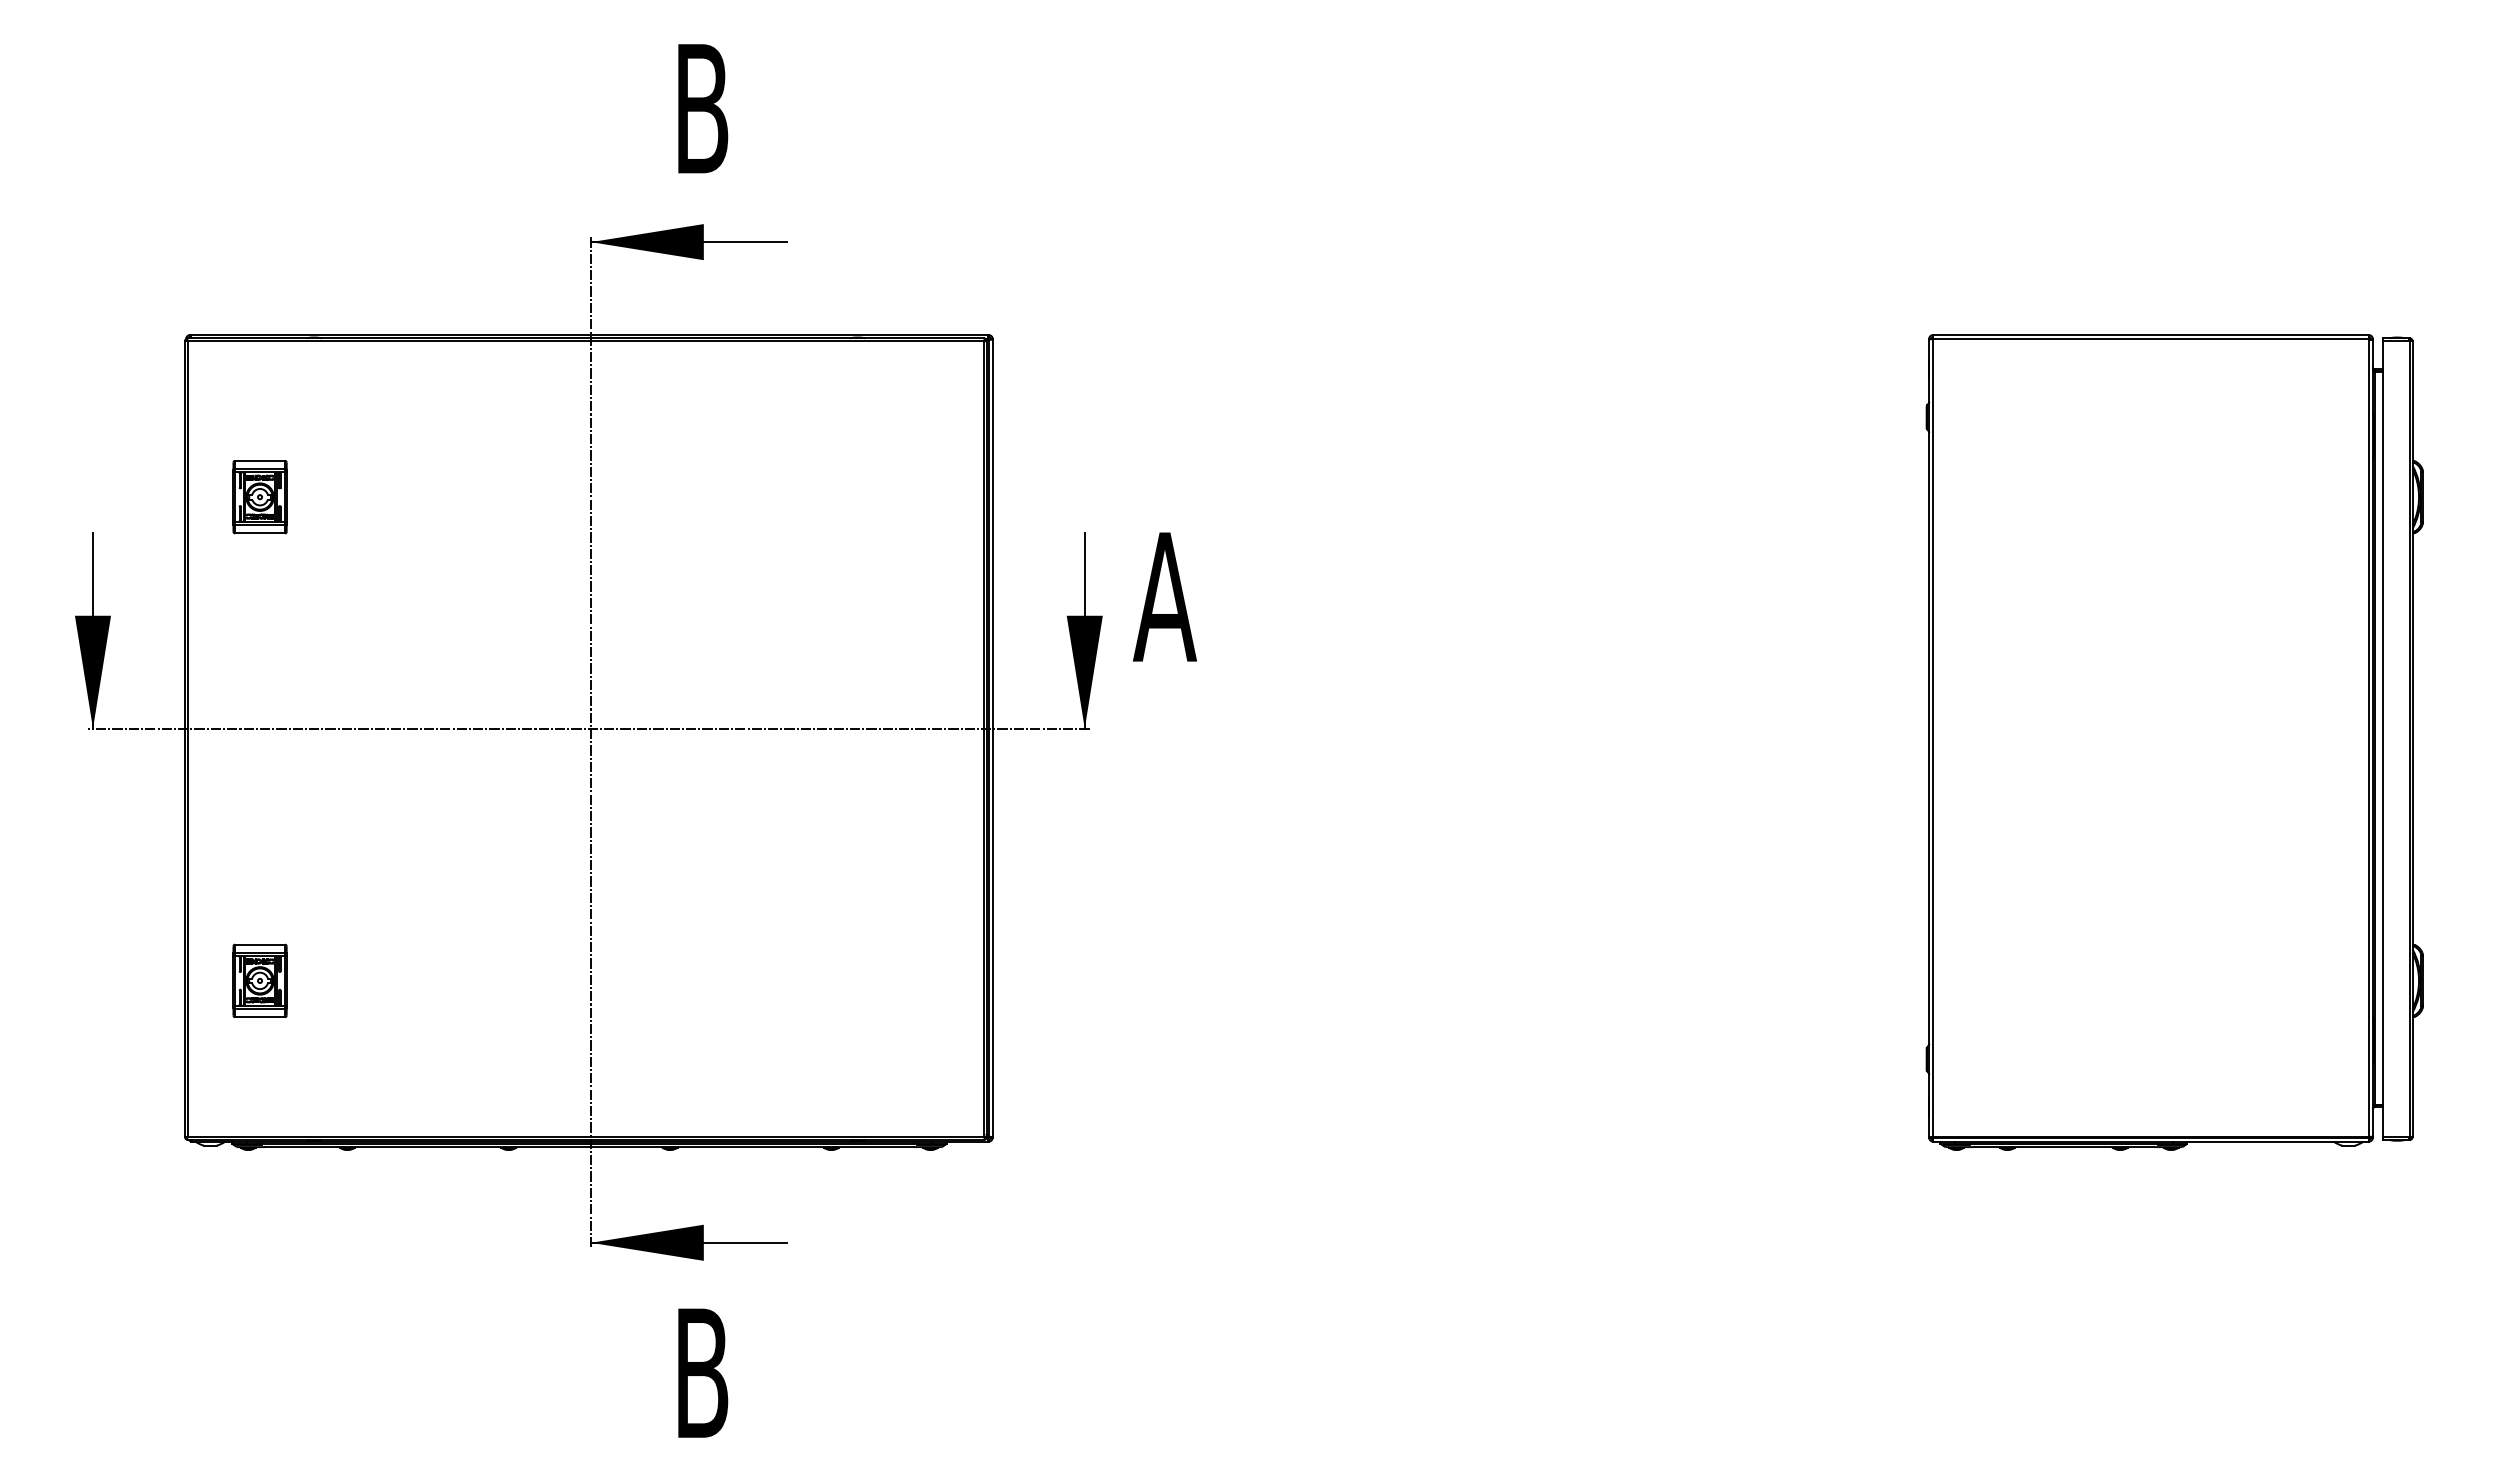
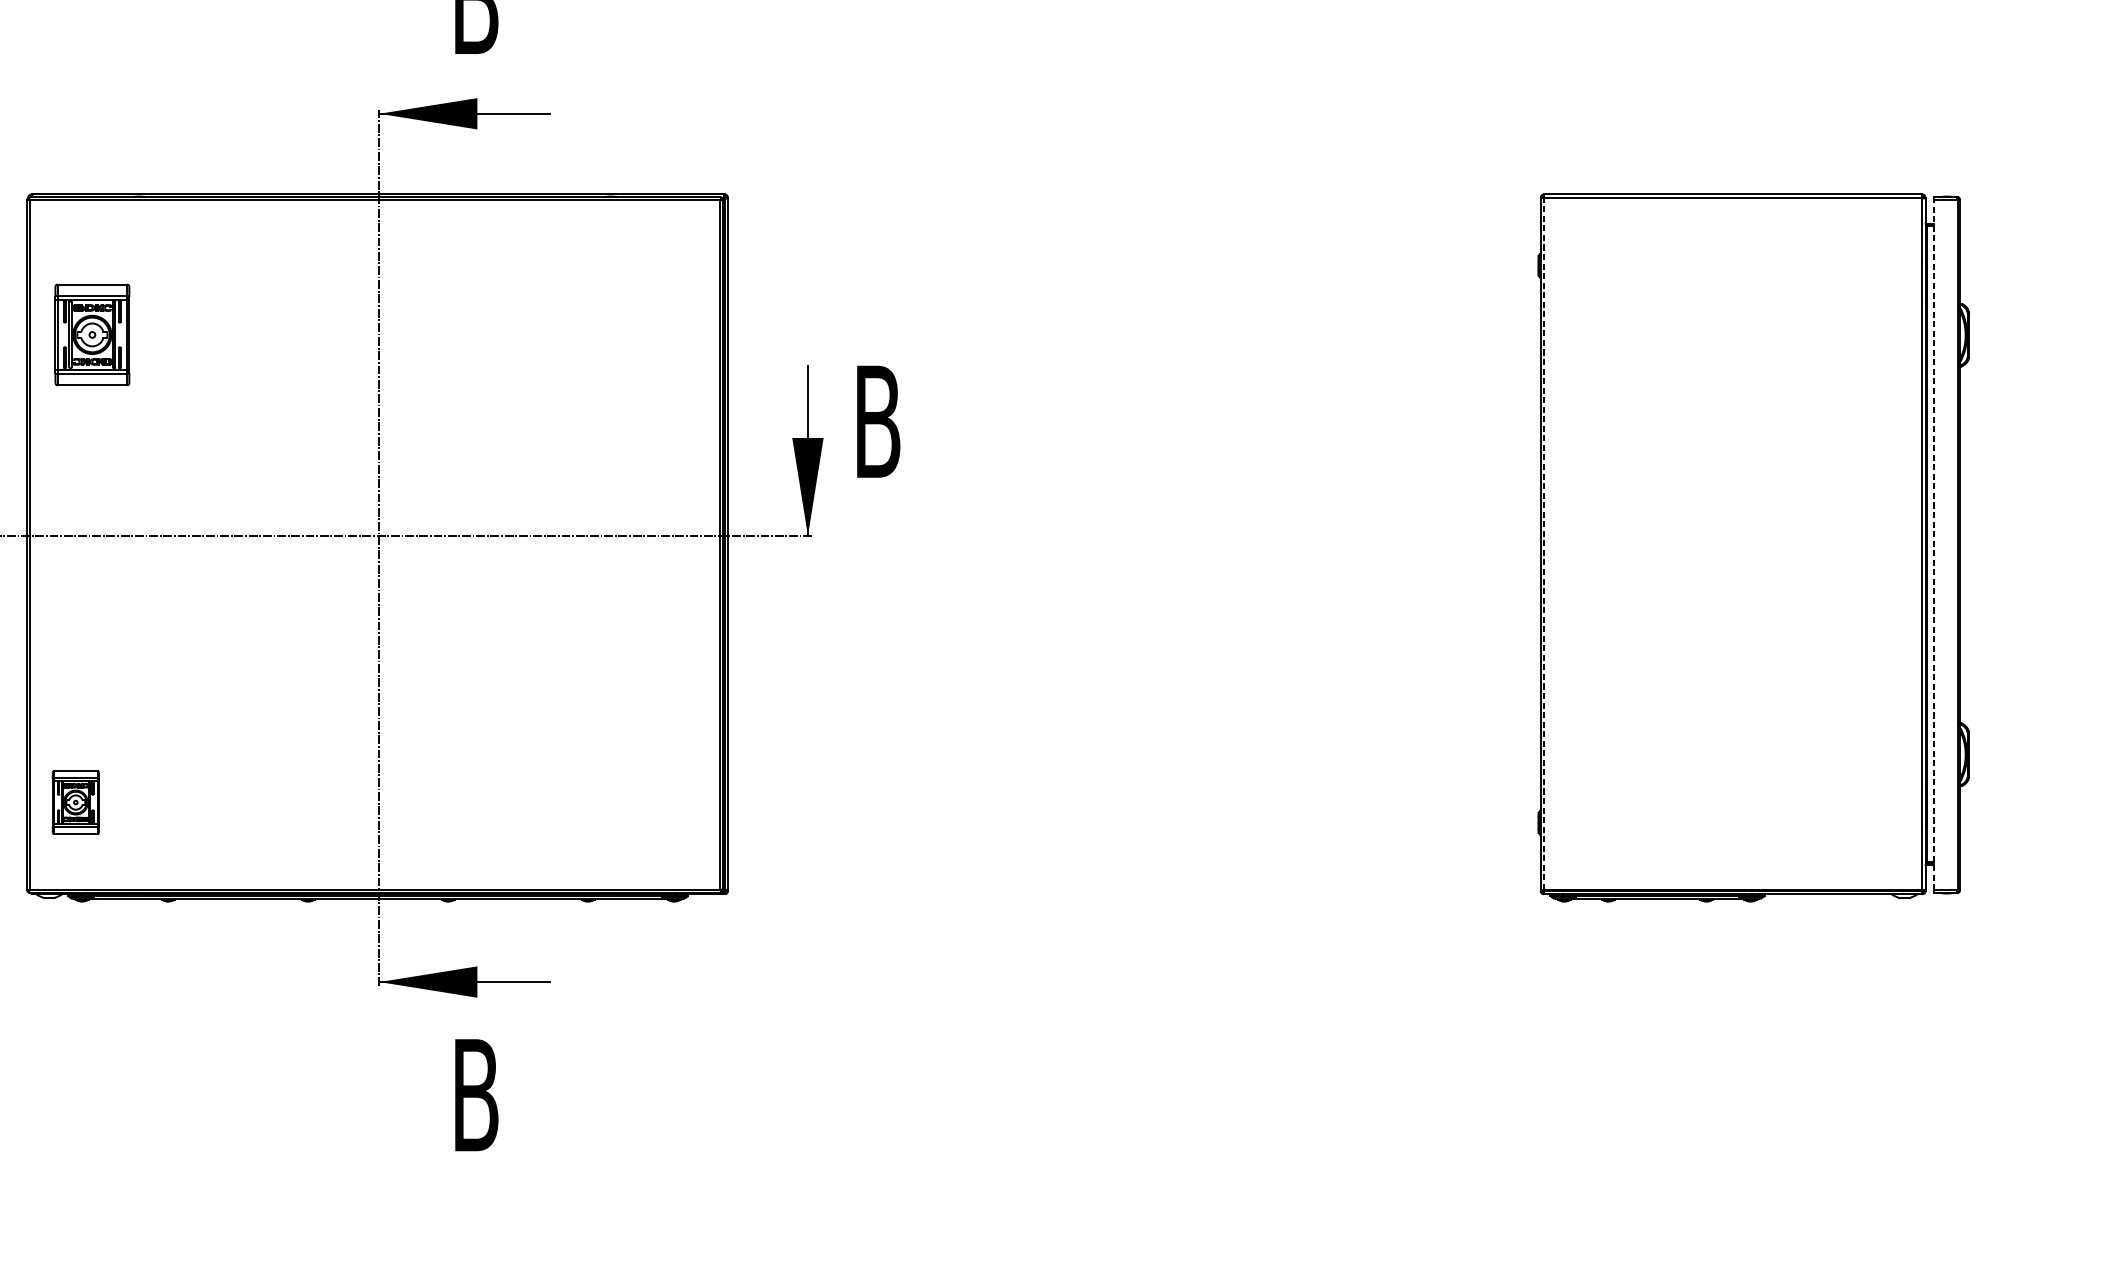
part: (259, 497) -> (91, 335), size x1.6
text: (1164, 596) -> (877, 421), A -> B
line: (1933, 737) -> (1544, 543), solid -> dashed
line: (2382, 739) -> (1933, 545), solid -> dashed
part: (259, 980) -> (75, 802), moved

